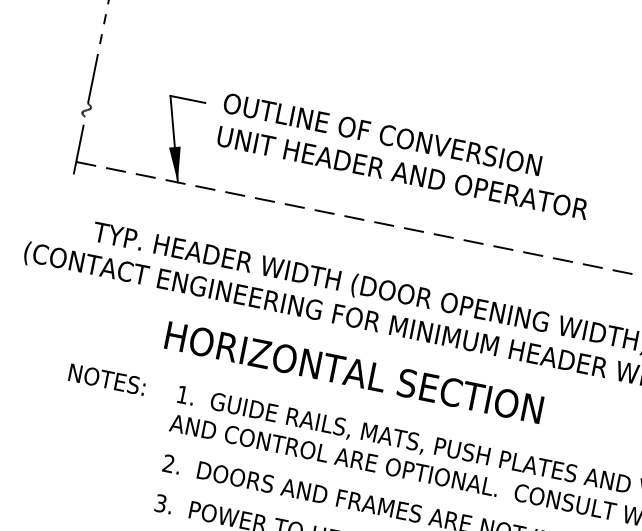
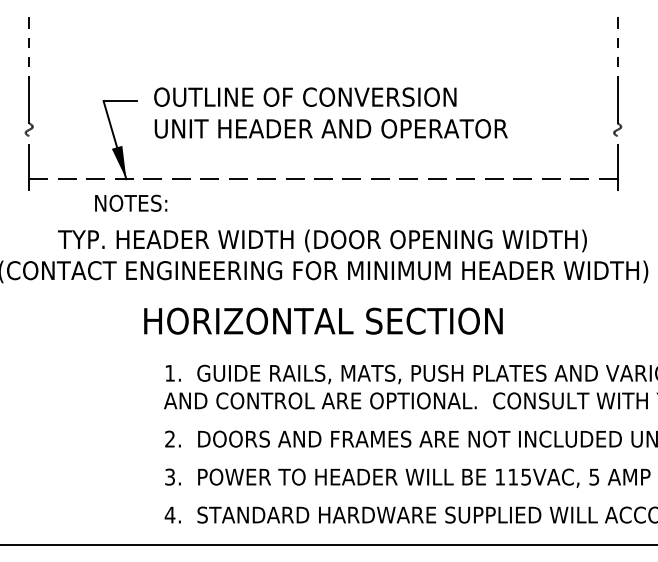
text: (107, 378) -> (131, 202), moved

